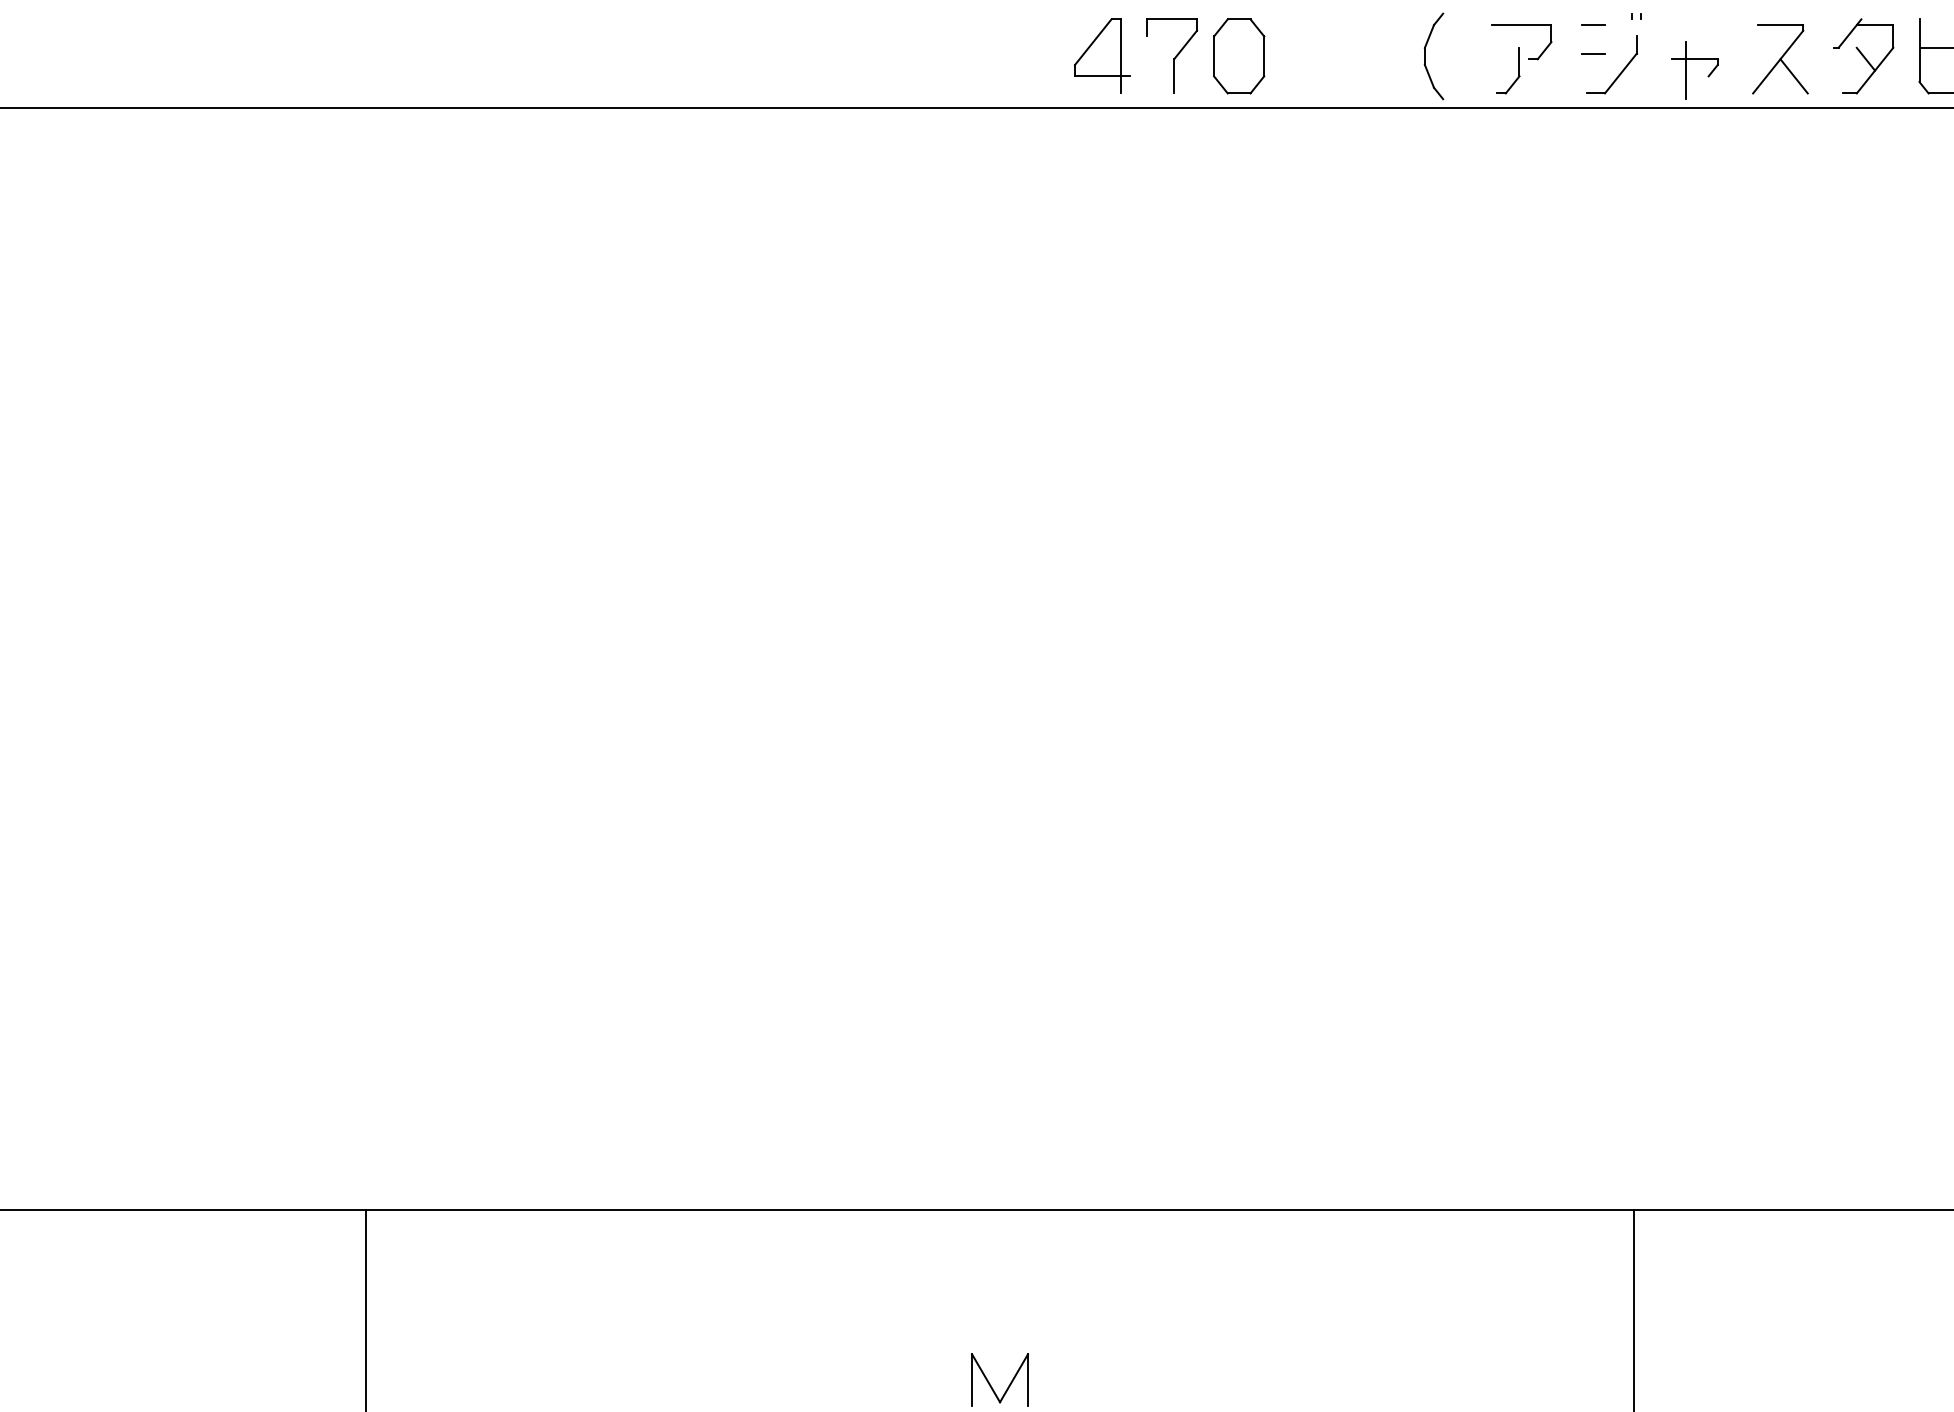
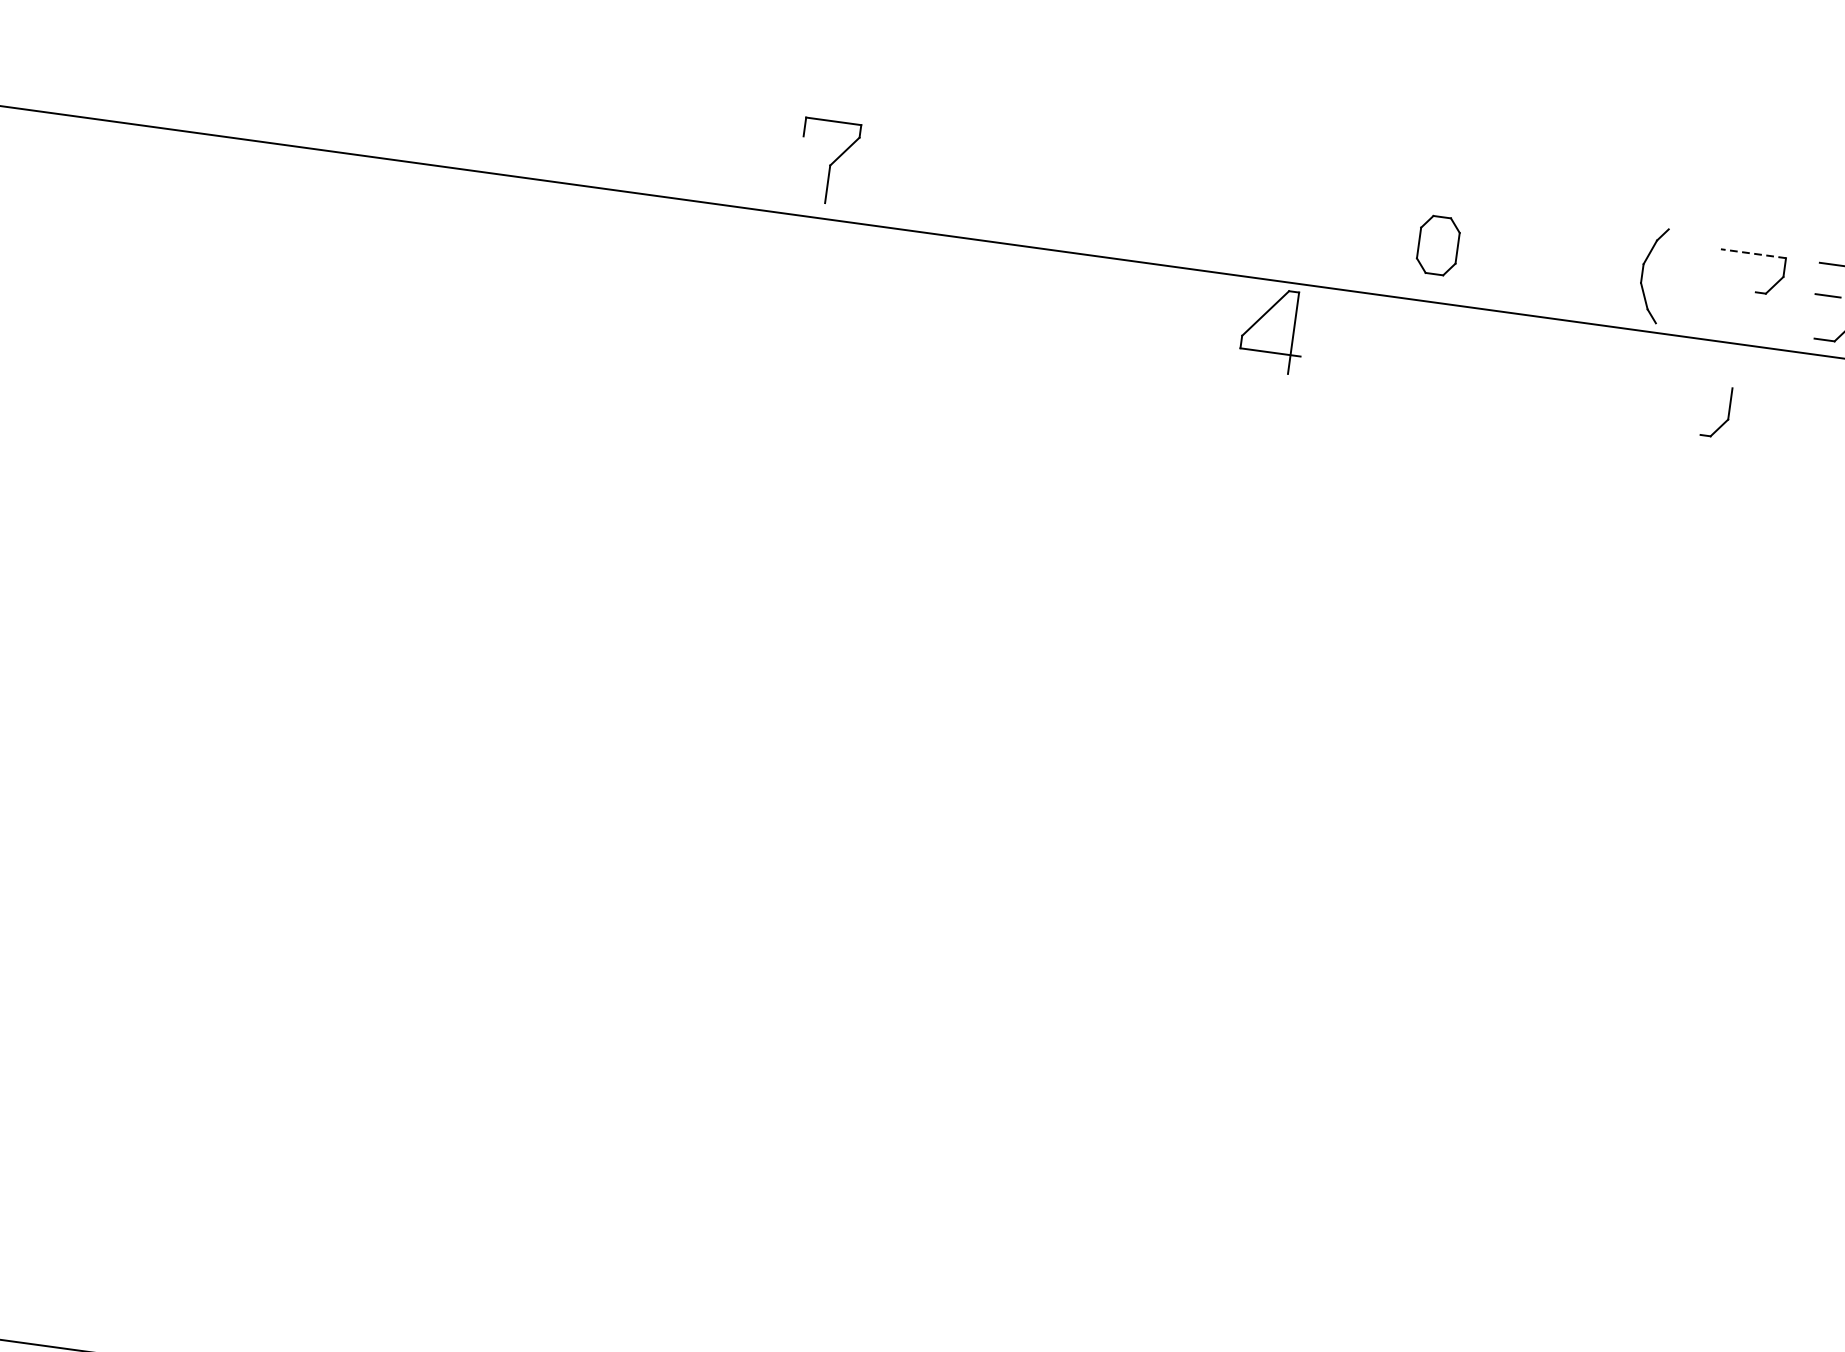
line: (1521, 25) -> (1753, 254), solid -> dashed
part: (1102, 55) -> (1273, 329), moved
part: (1171, 55) -> (827, 160), moved
part: (1239, 56) -> (1438, 245), size x0.7
part: (1518, 70) -> (1728, 413), moved

